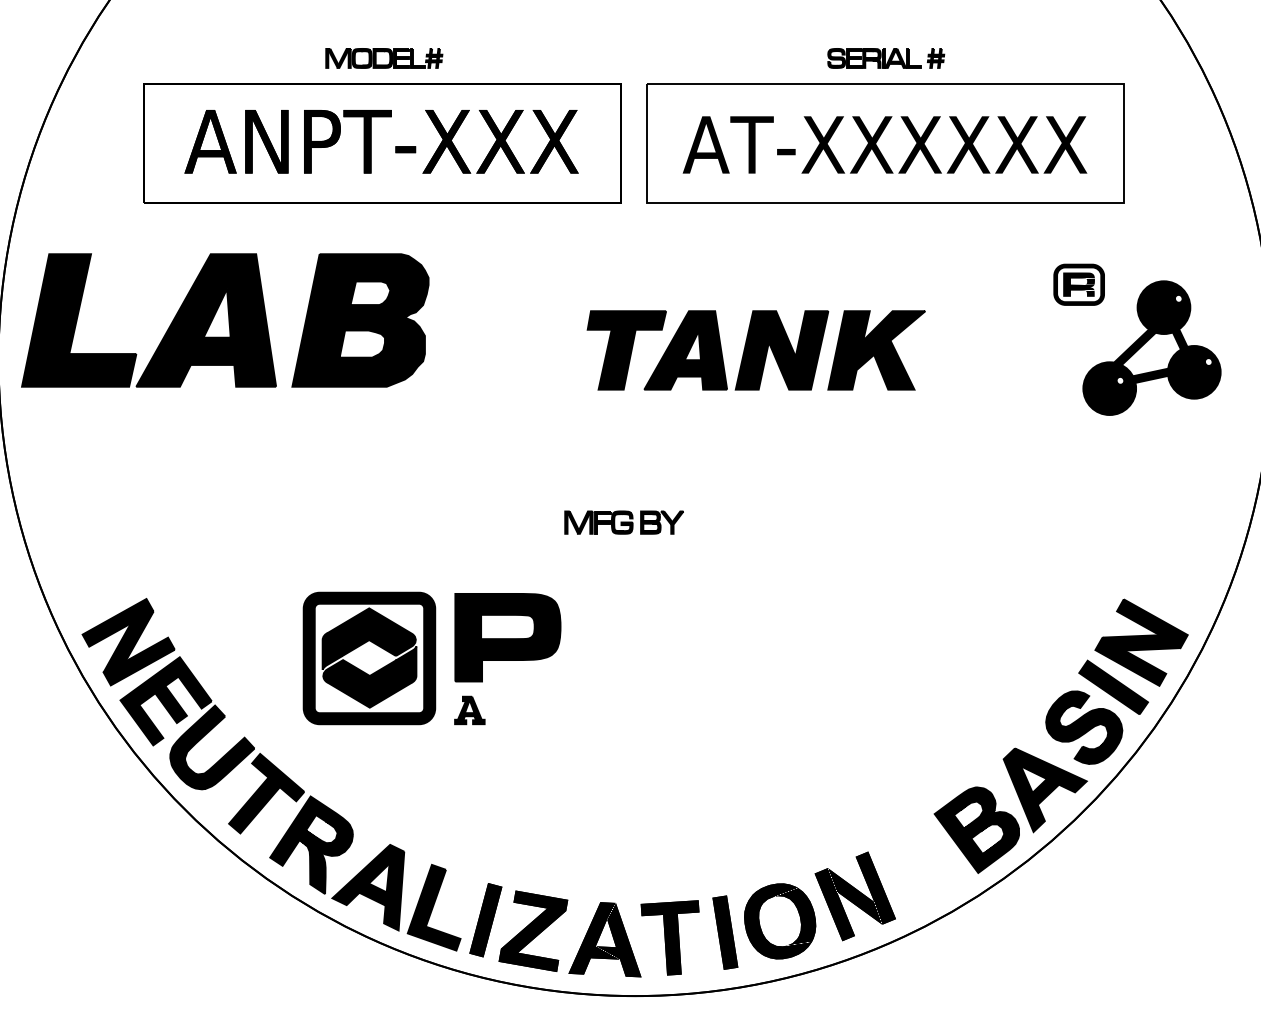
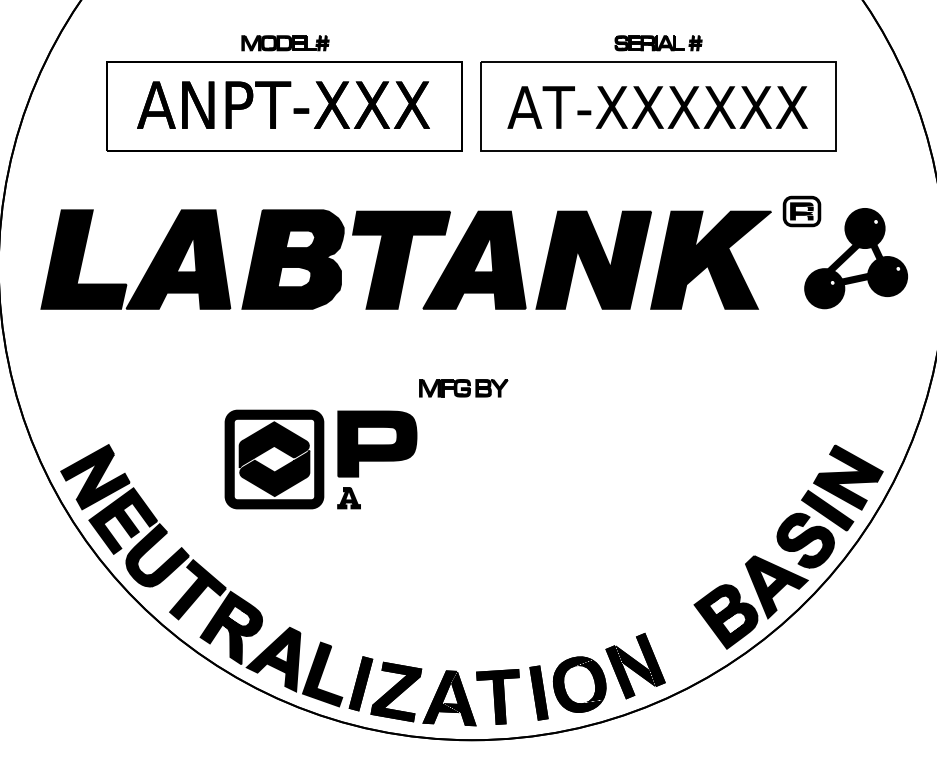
part: (225, 320) -> (192, 259), moved
part: (756, 350) -> (562, 260), size x1.67
part: (431, 658) -> (320, 459), moved

